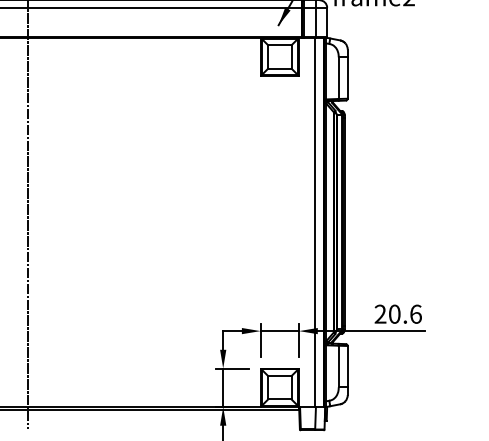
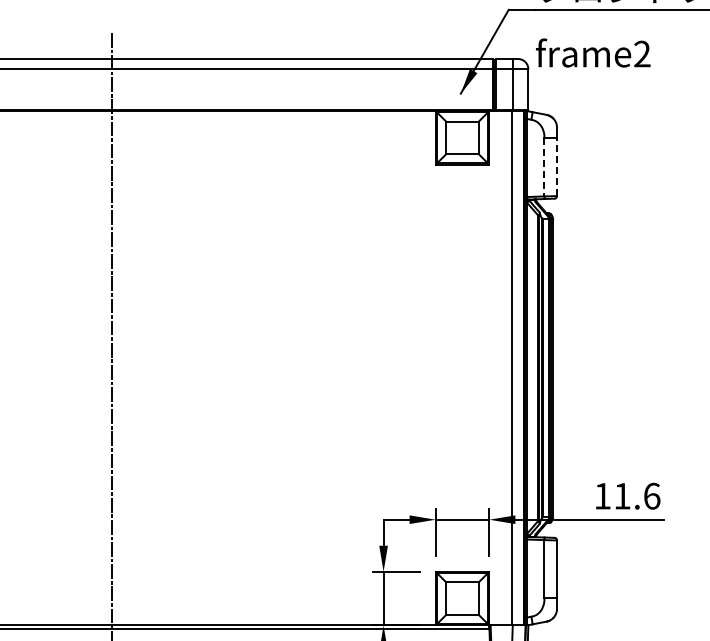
line: (338, 78) -> (544, 167), solid -> dashed
line: (348, 78) -> (557, 167), solid -> dashed
text: (387, 313) -> (612, 495), 20.6 -> 11.6

